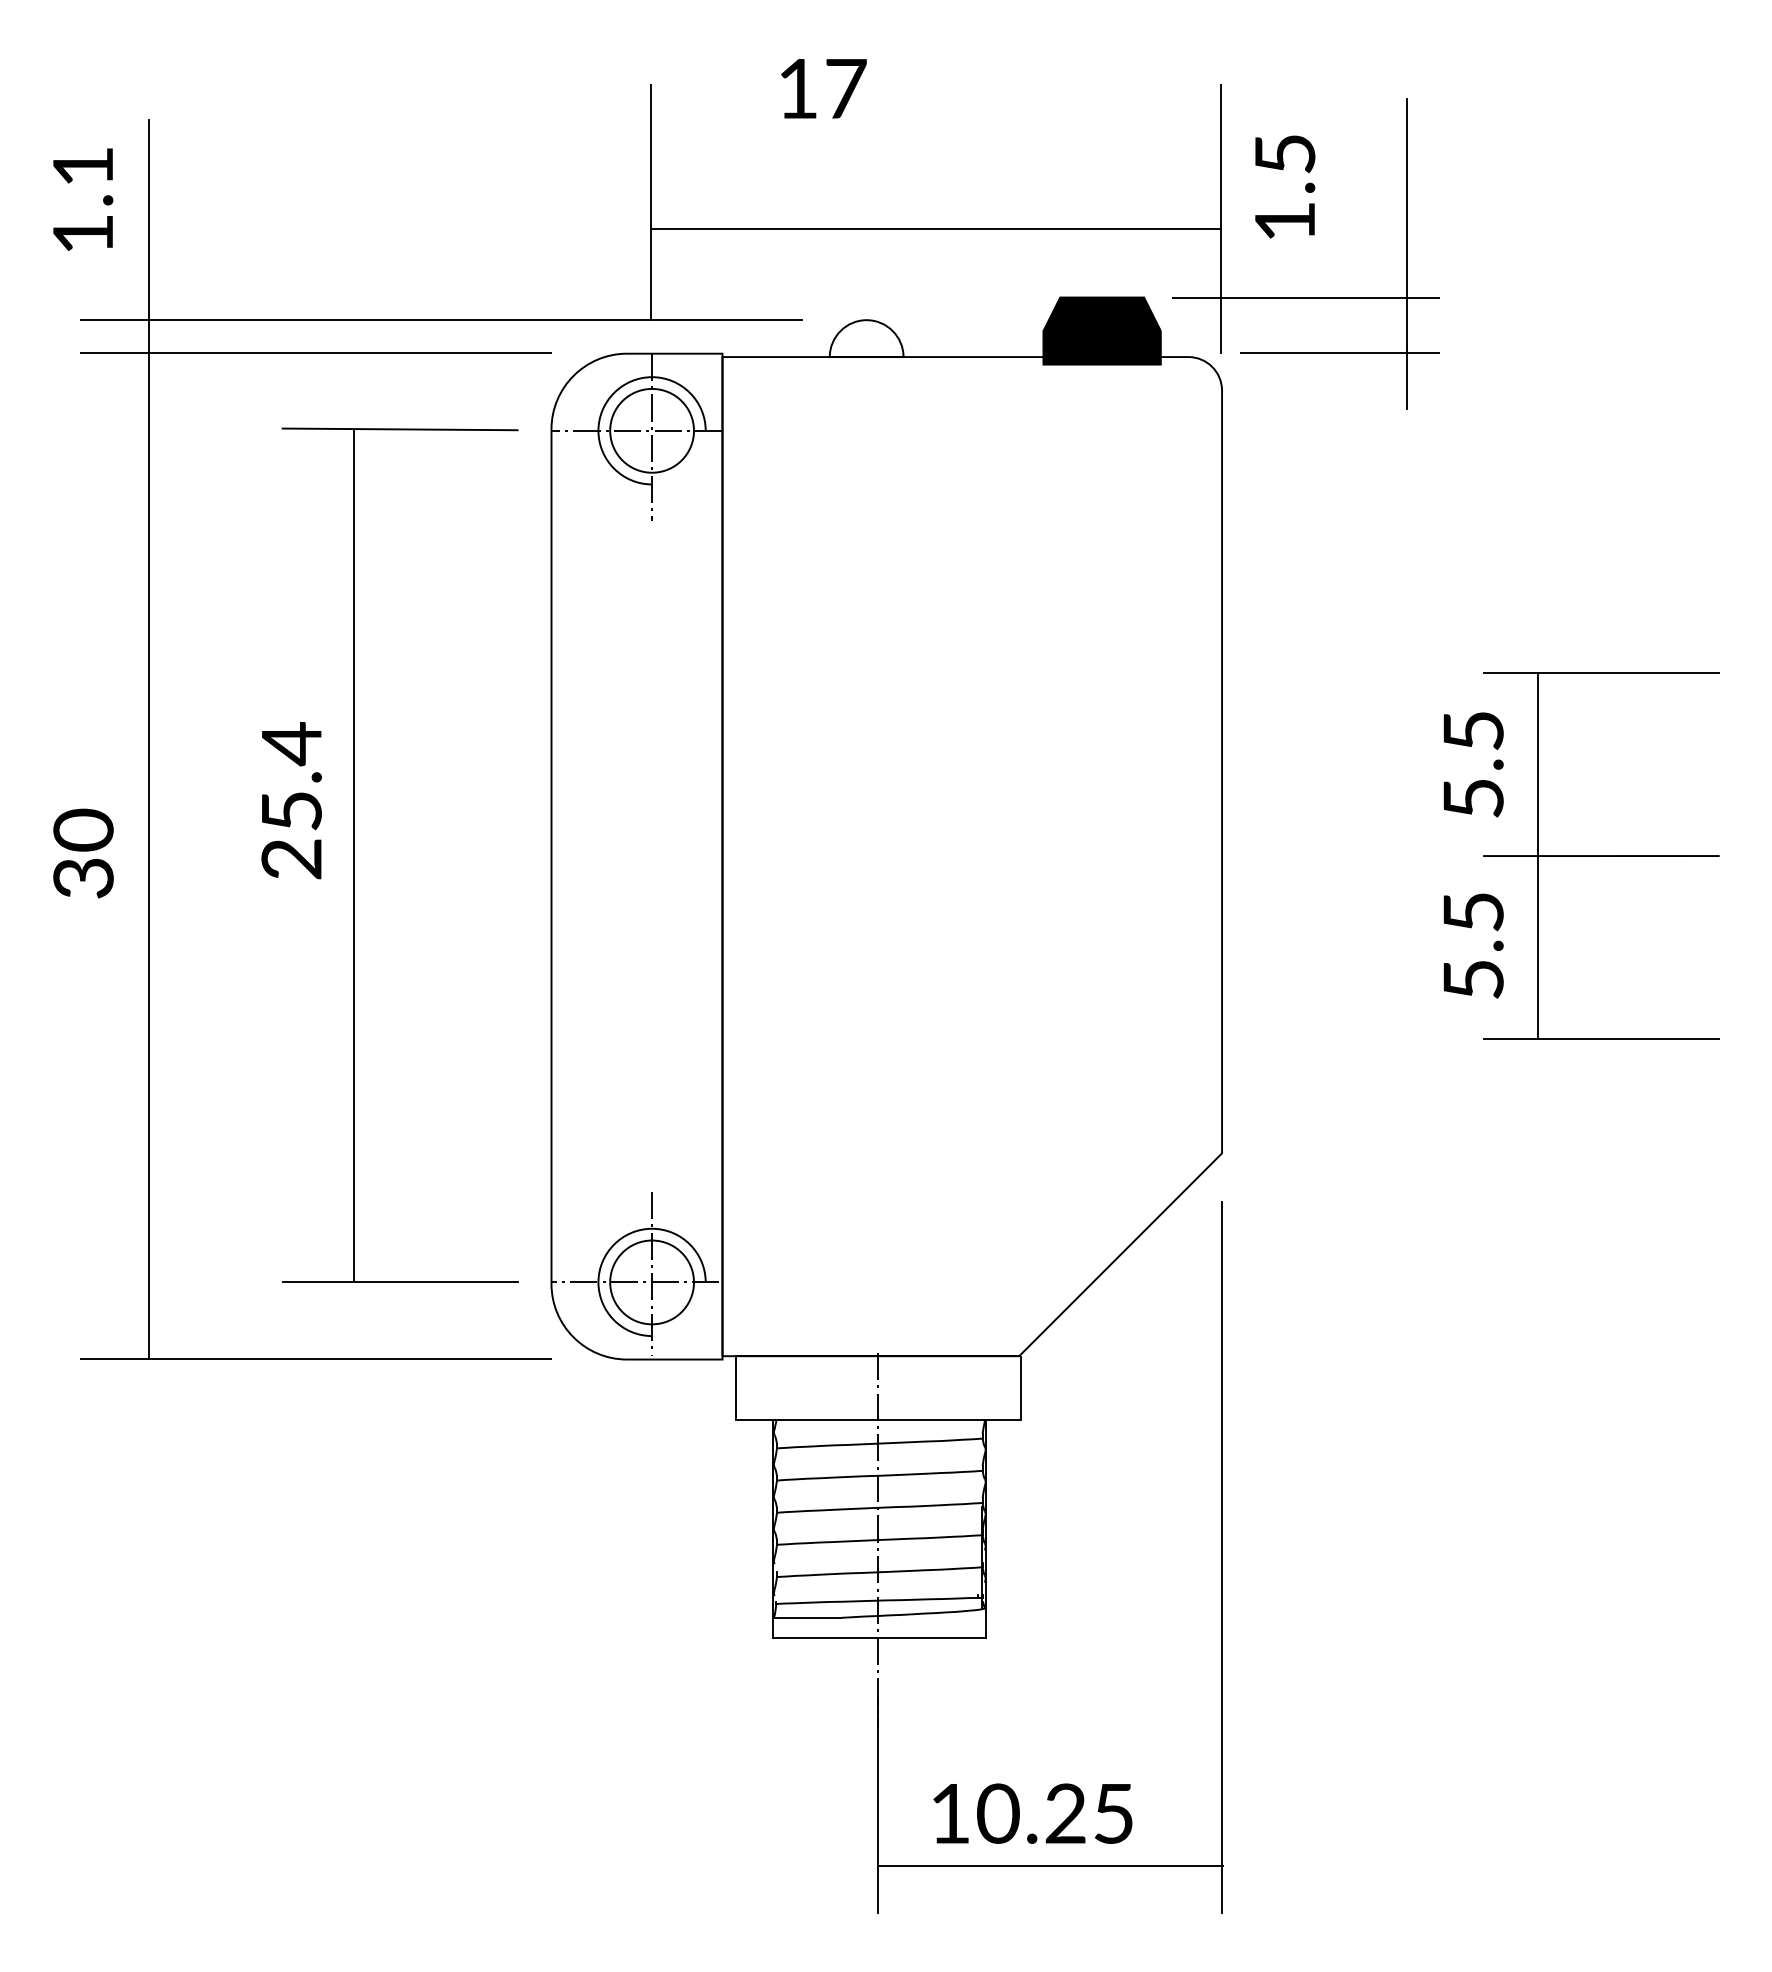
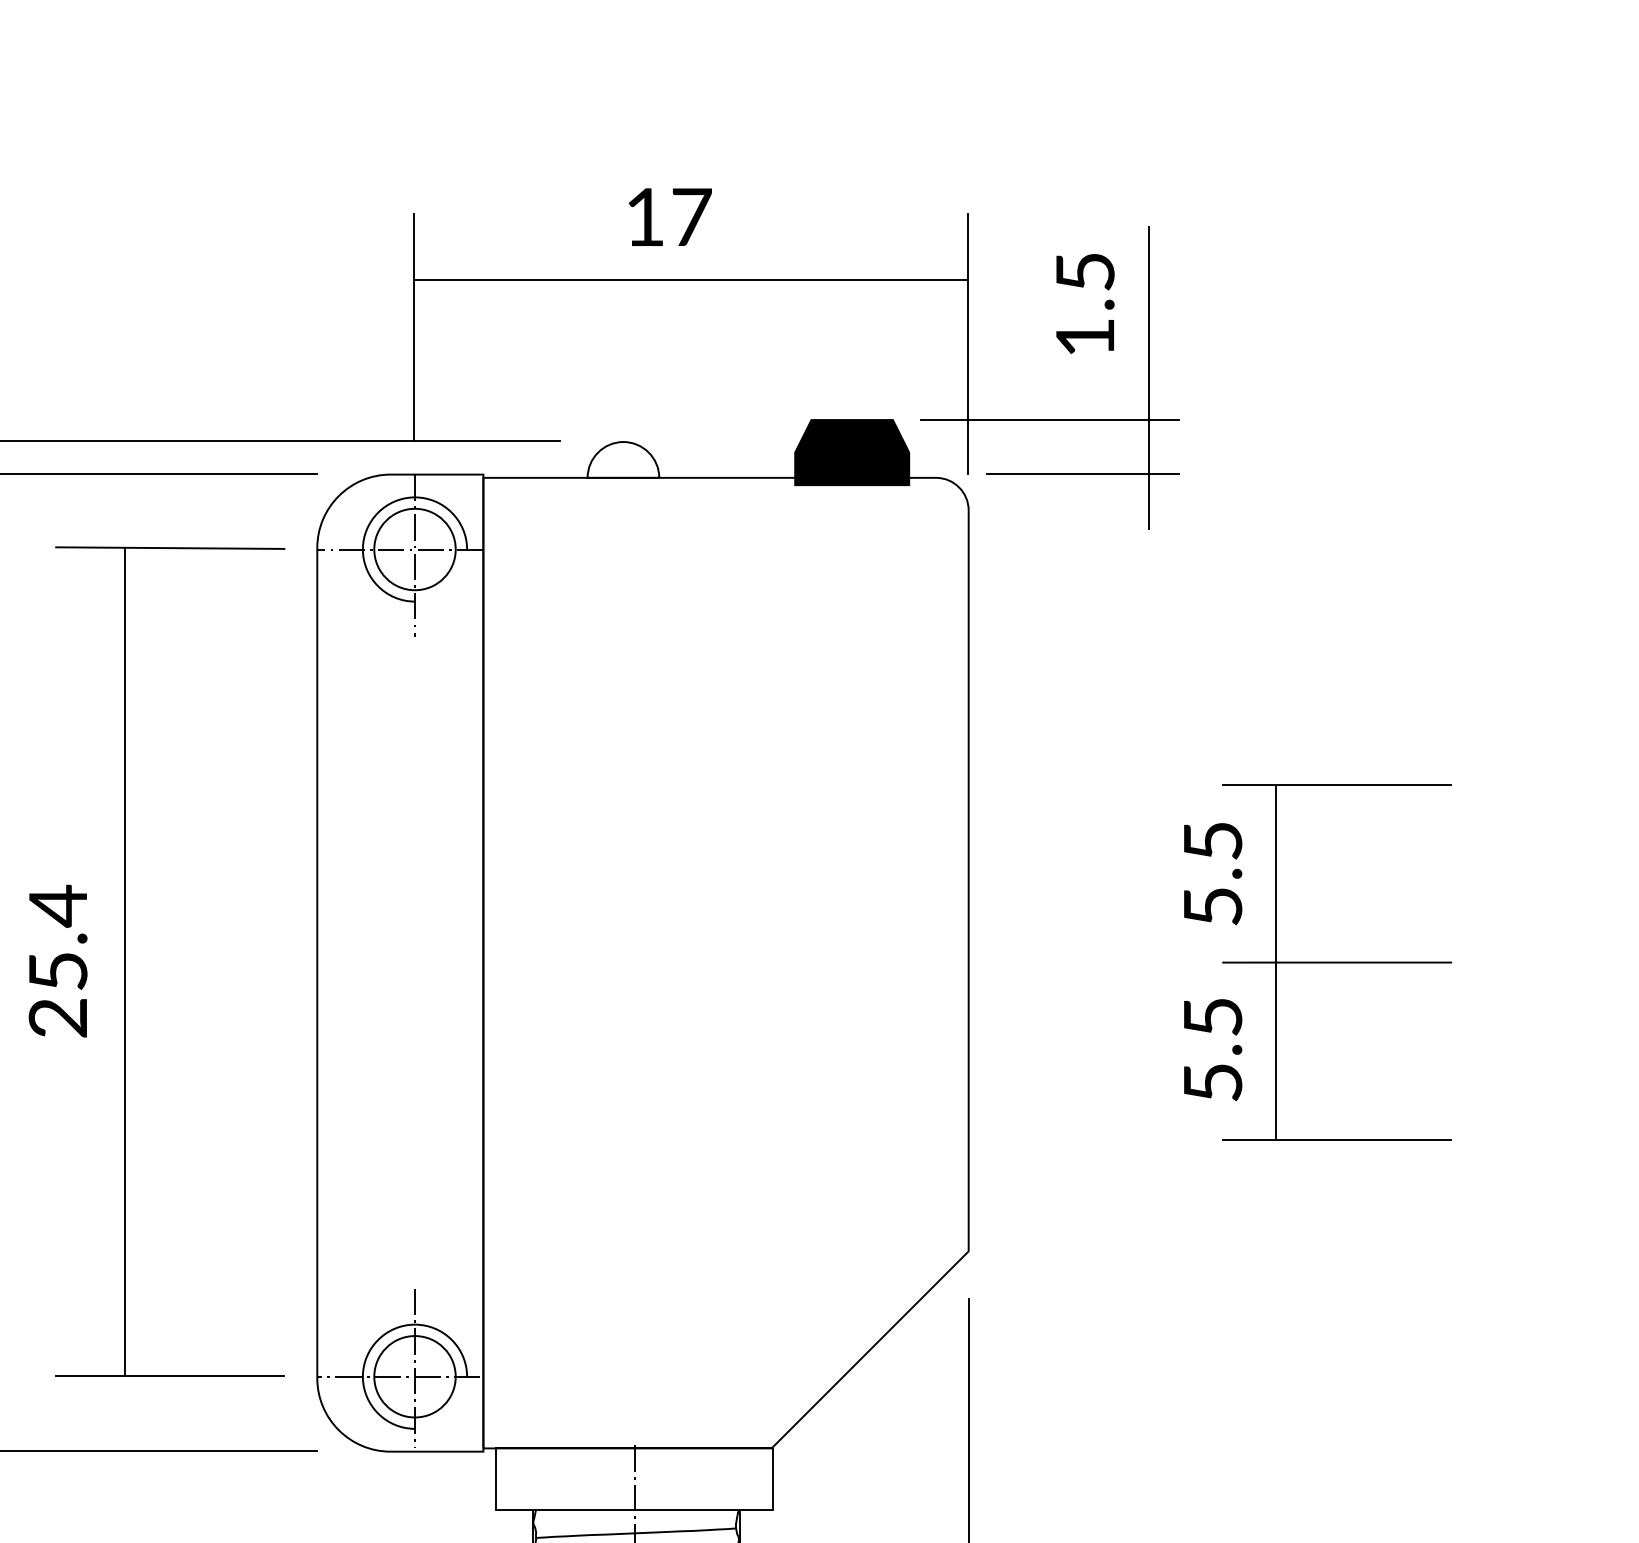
text: (823, 88) -> (669, 216), moved
text: (1285, 186) -> (1085, 303), moved
line: (935, 229) -> (690, 280), moved
text: (291, 800) -> (57, 961), moved

